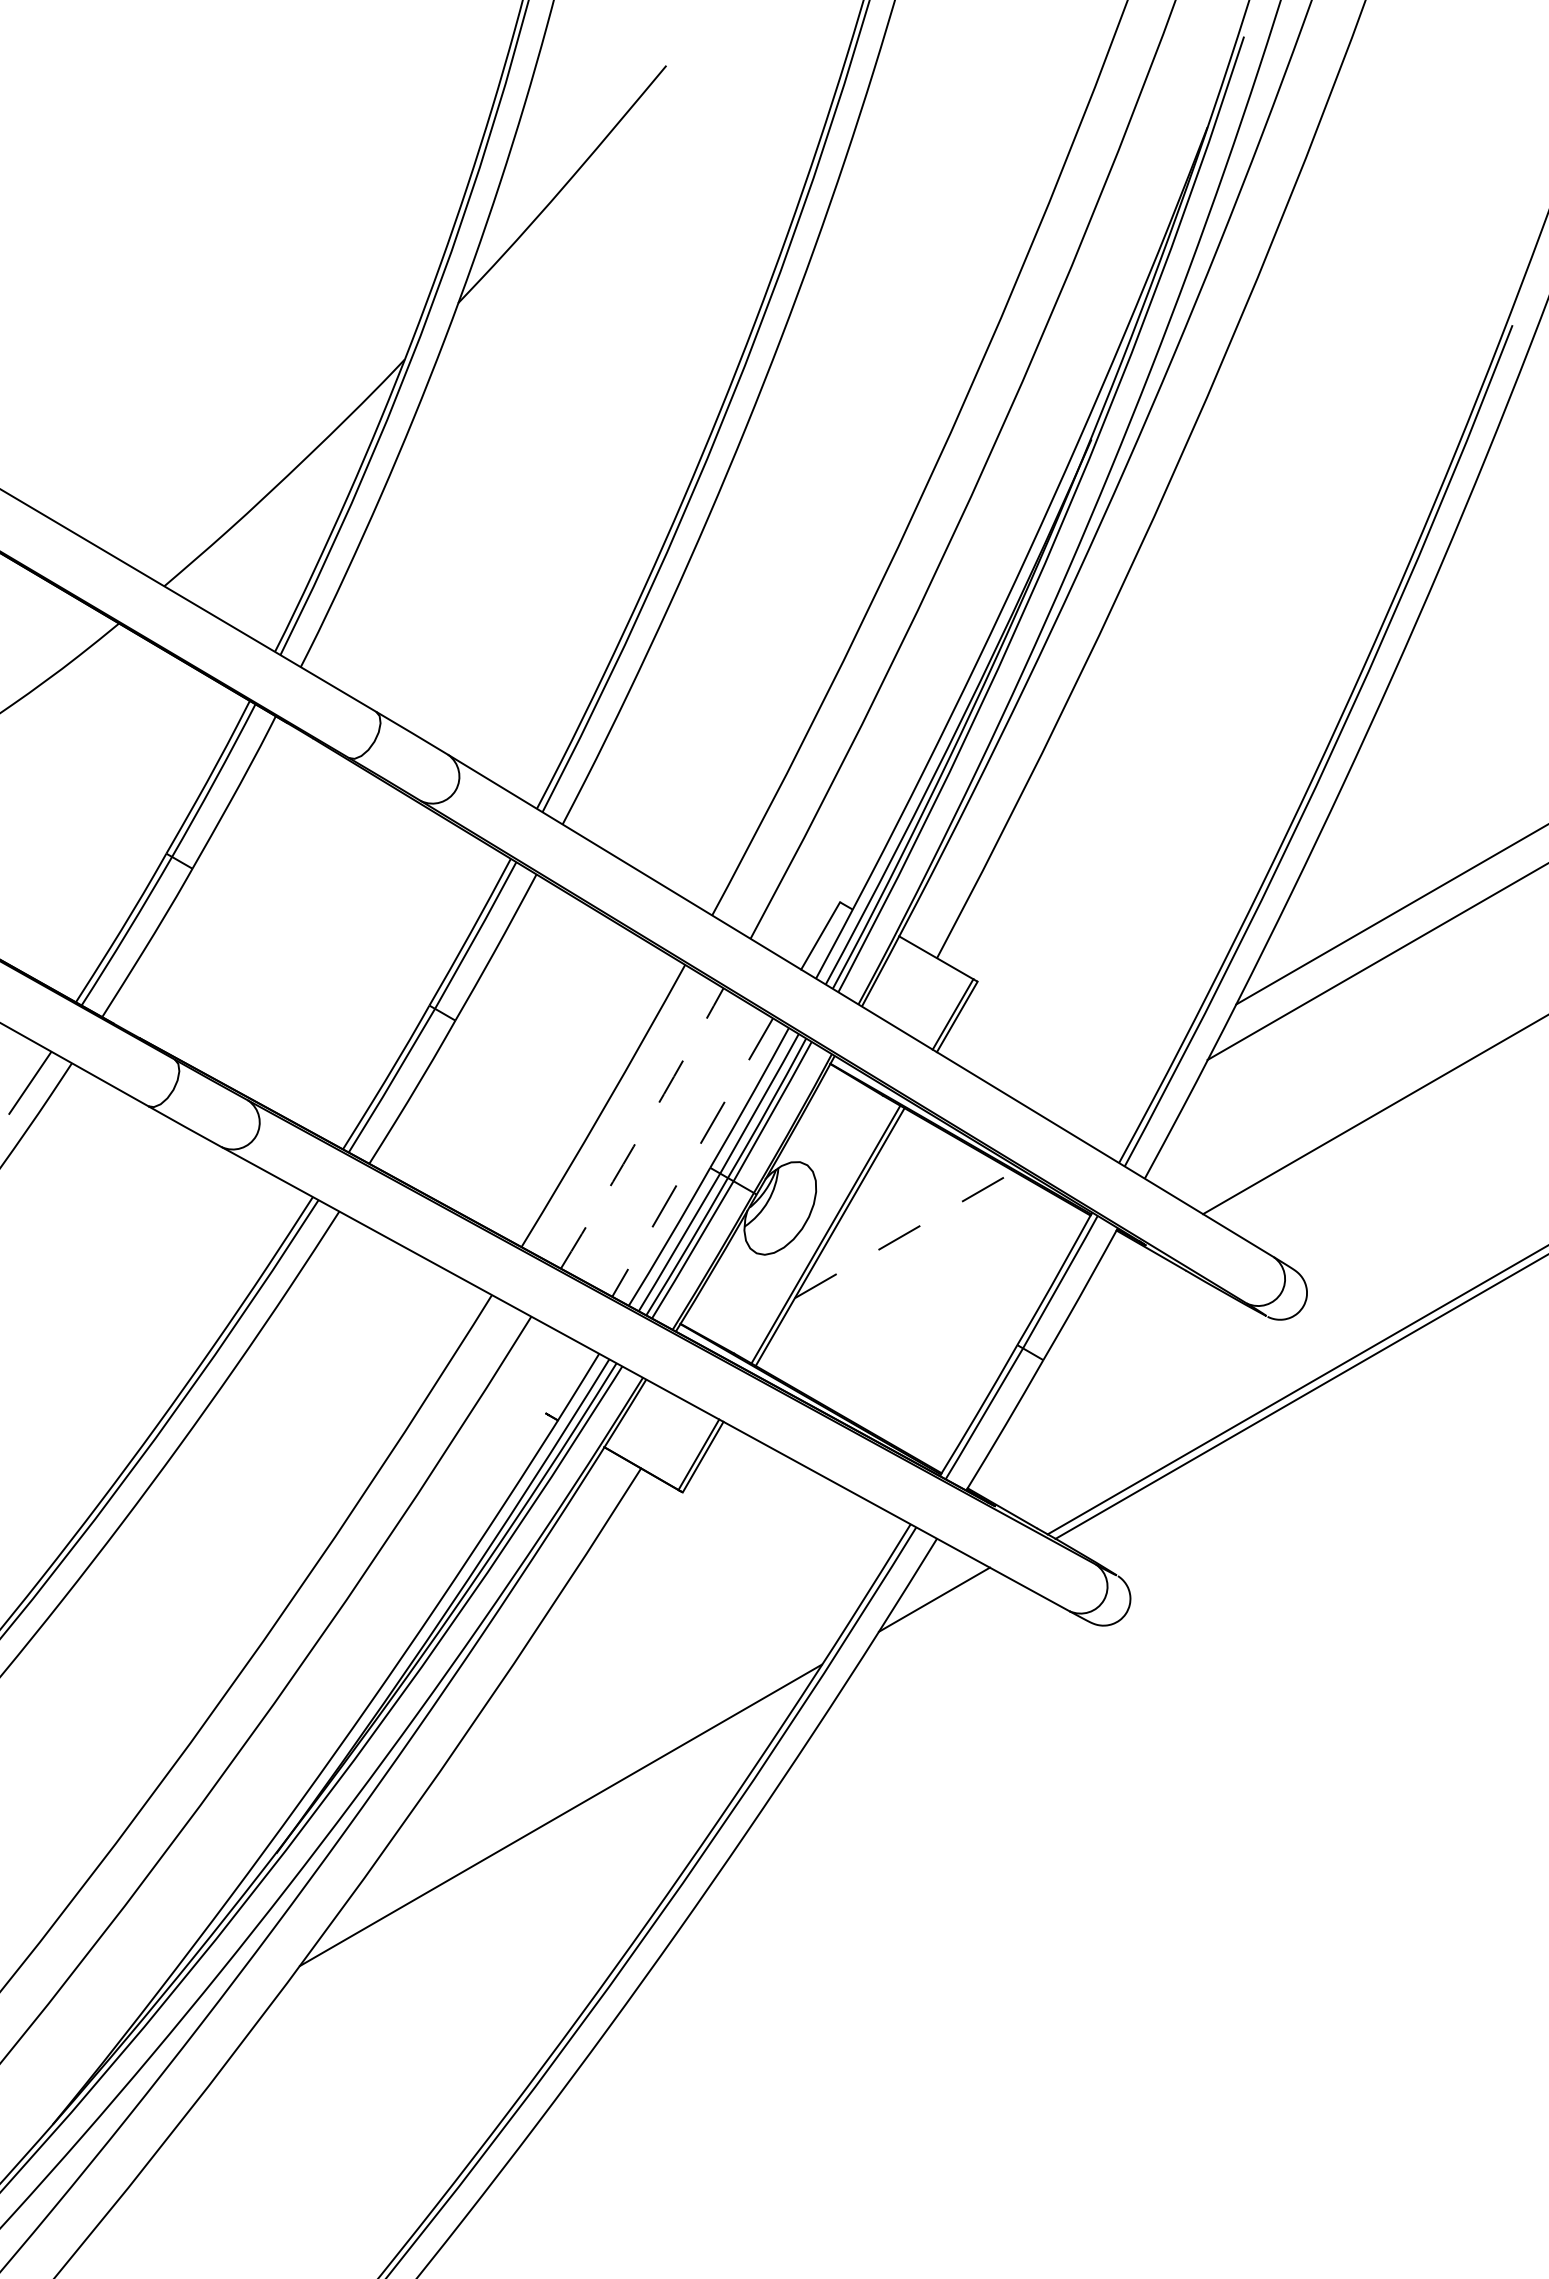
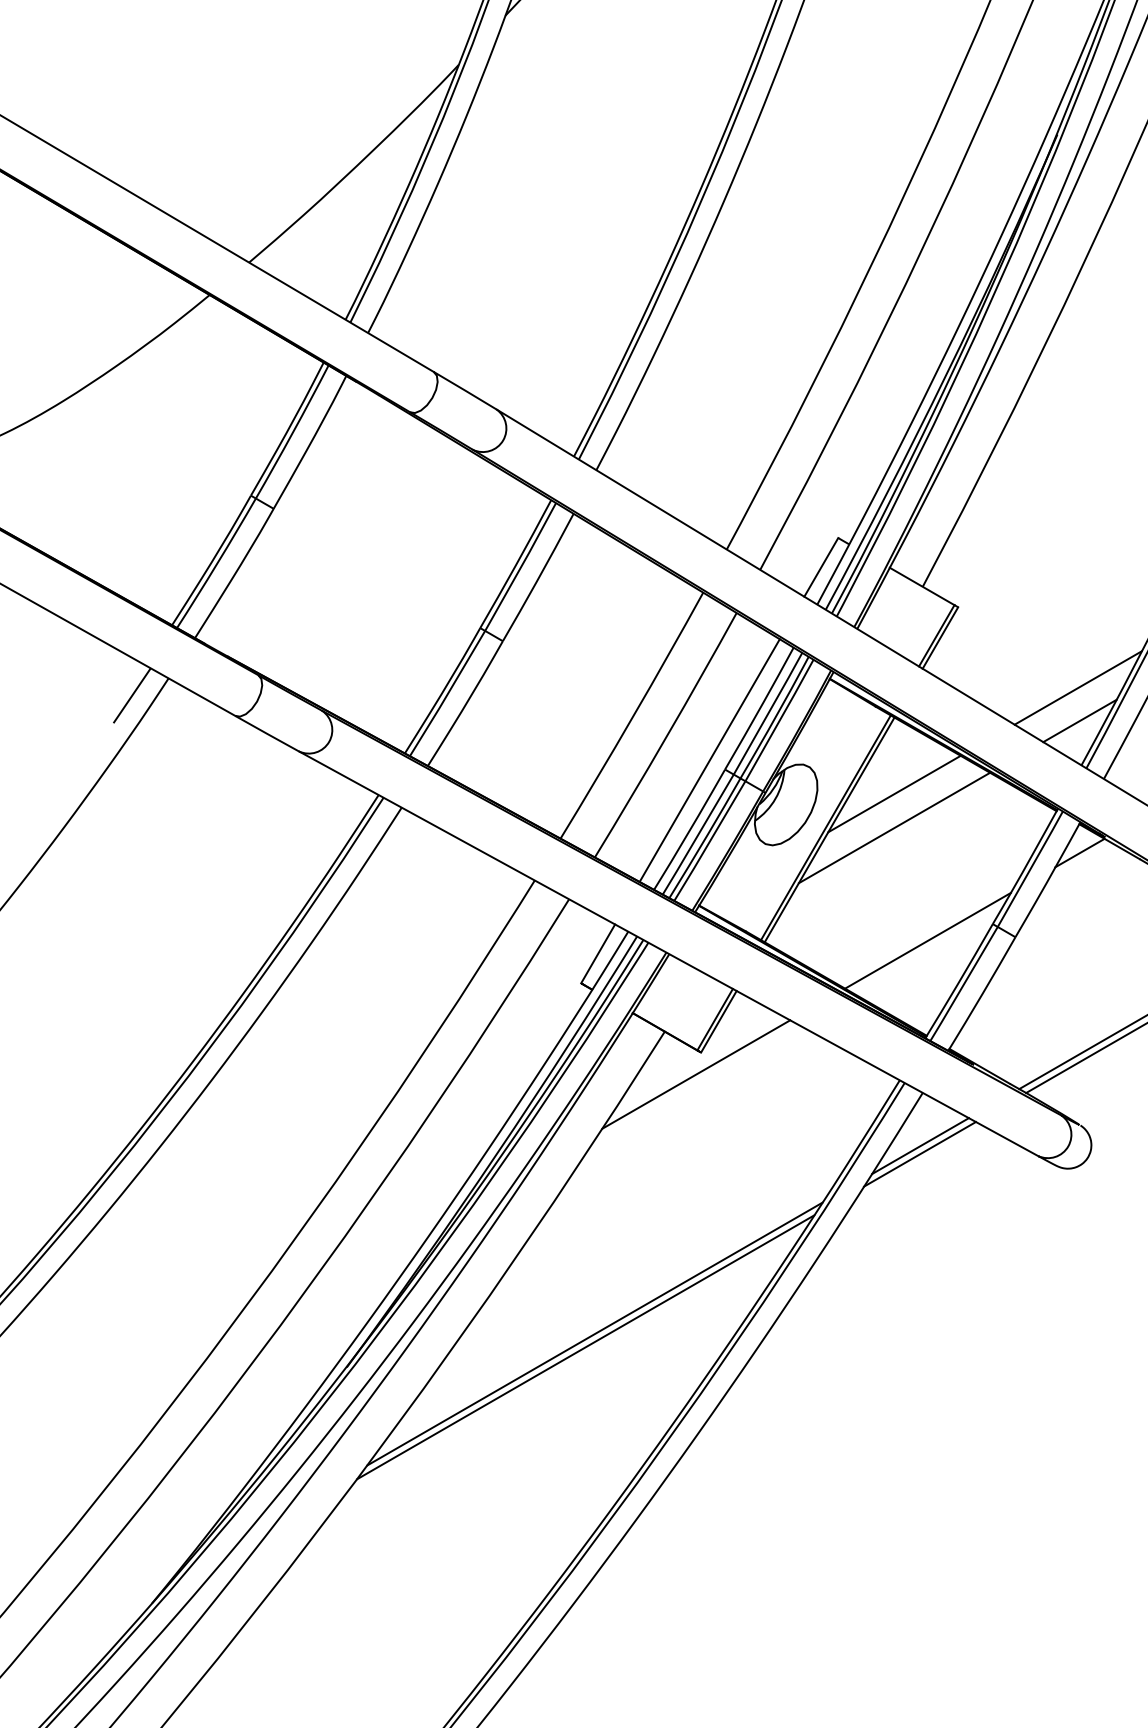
line: (1115, 1074) -> (1078, 688), added
line: (1117, 1111) -> (1080, 720), added
arc: (643, 1129) -> (666, 736), dashed -> solid
line: (692, 1157) -> (709, 760), dashed -> solid
line: (904, 1195) -> (894, 793), added
line: (904, 1234) -> (894, 827), dashed -> solid
line: (1116, 1263) -> (1079, 852), added
line: (942, 1364) -> (927, 941), added
line: (564, 1379) -> (598, 954), added
line: (677, 1517) -> (696, 1074), added
line: (933, 1609) -> (919, 1154), added
line: (550, 1830) -> (585, 1347), added

